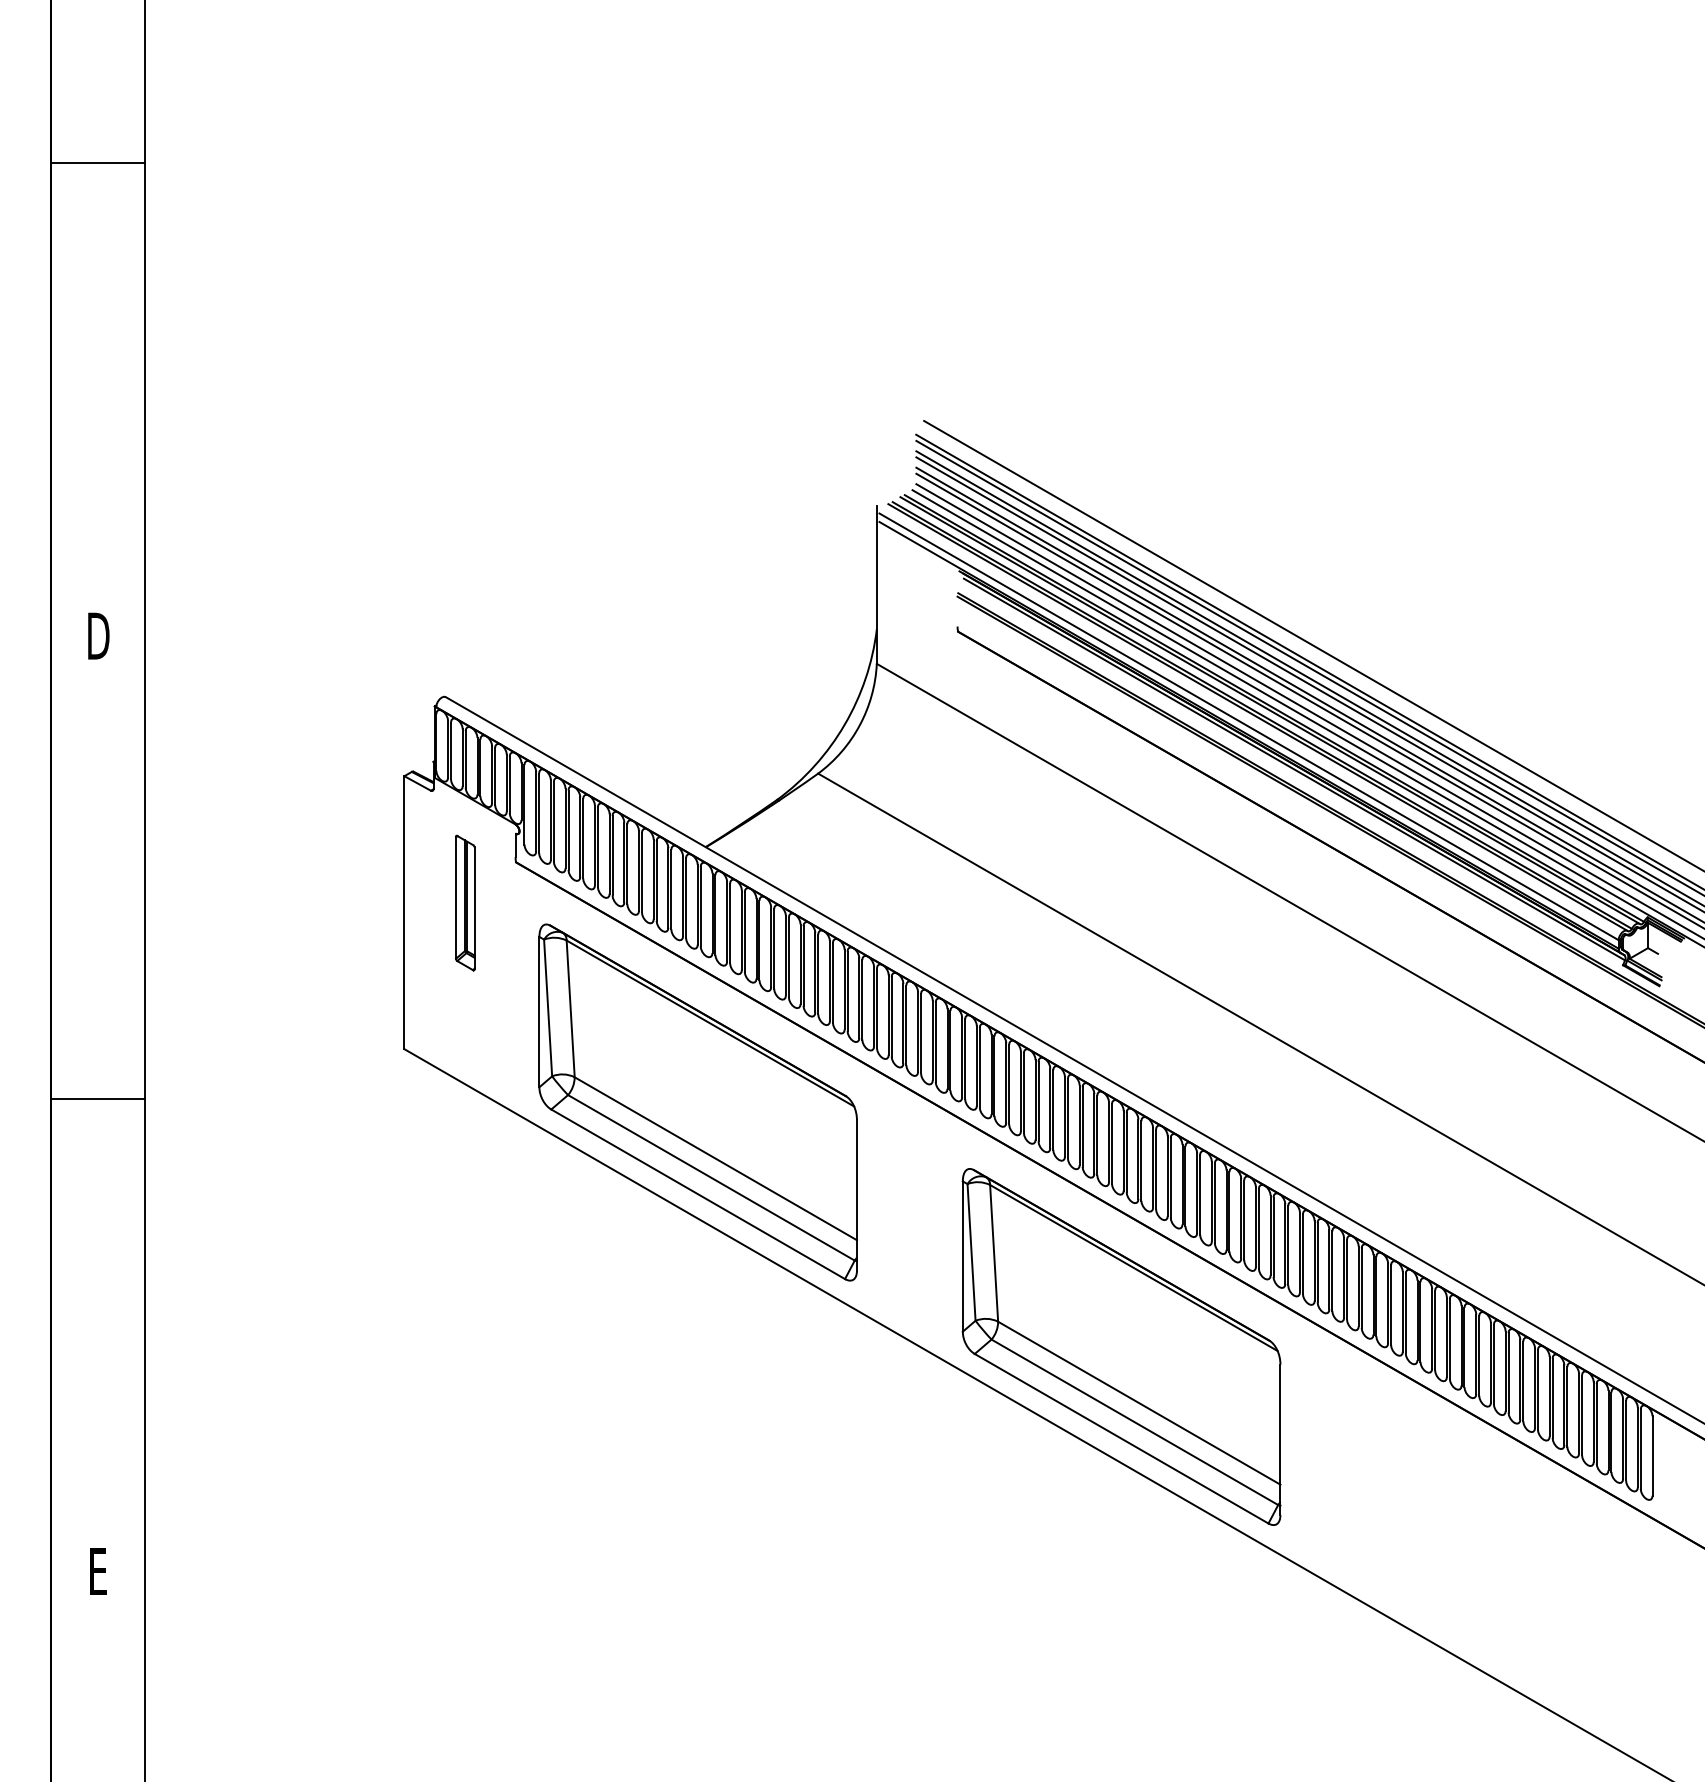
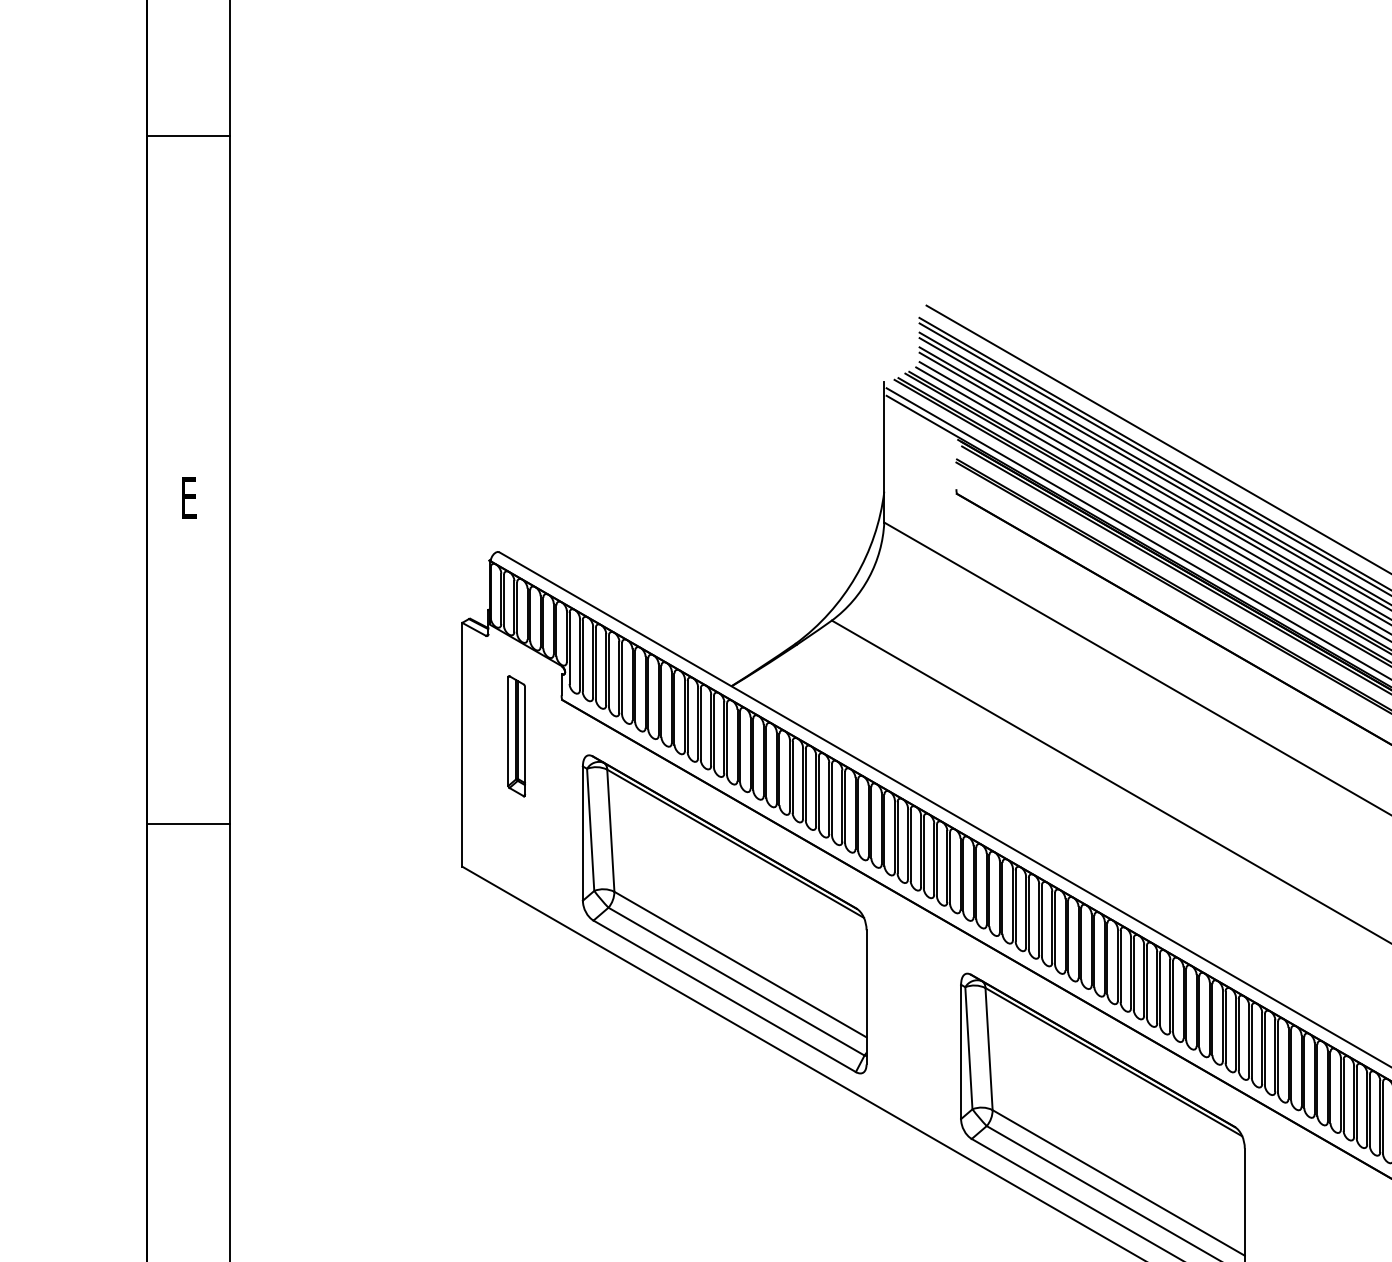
line: (97, 163) -> (188, 136), moved
text: (98, 635) -> (189, 497), D -> E
line: (97, 1098) -> (188, 824), moved

